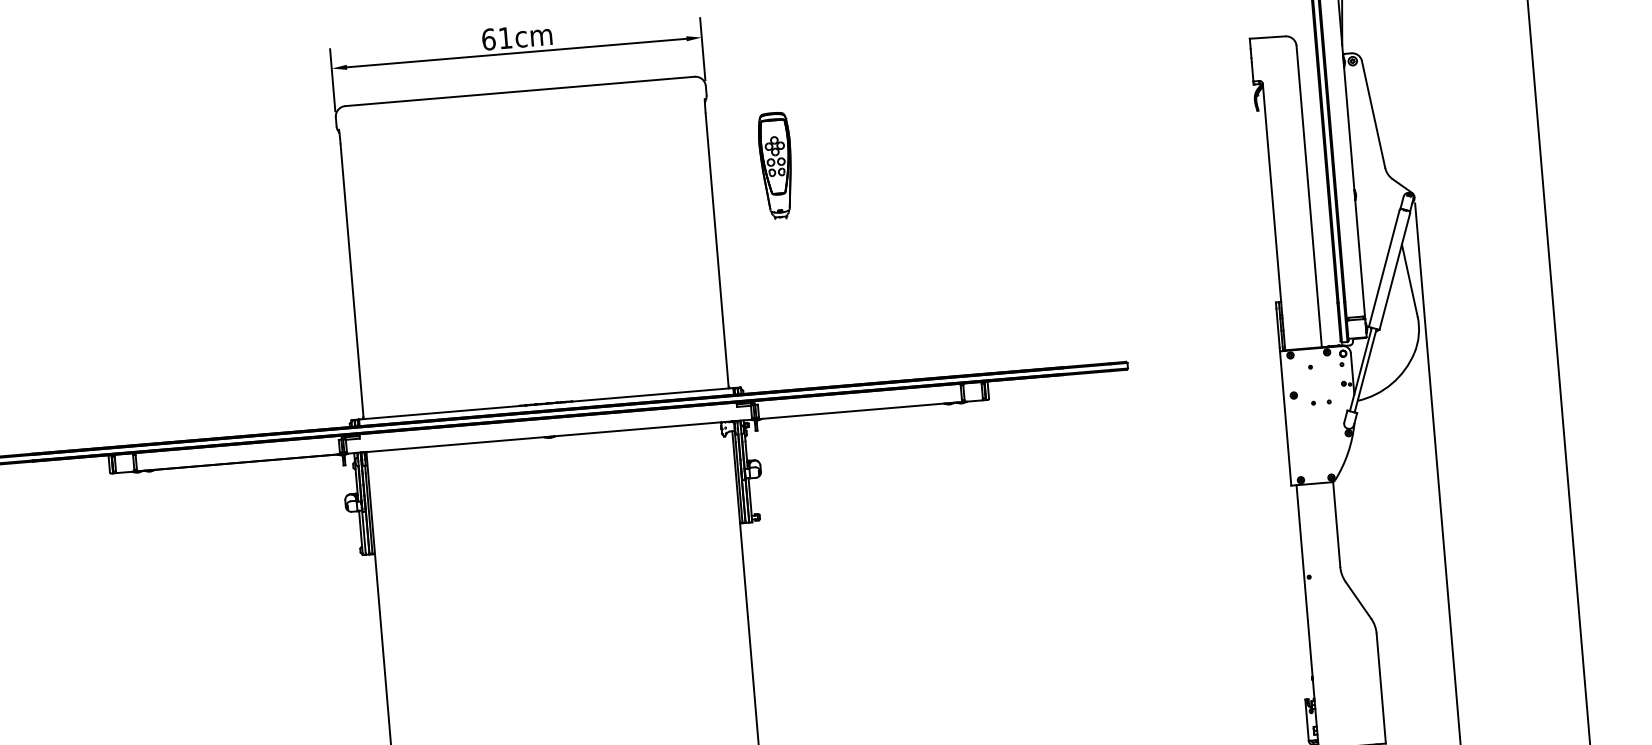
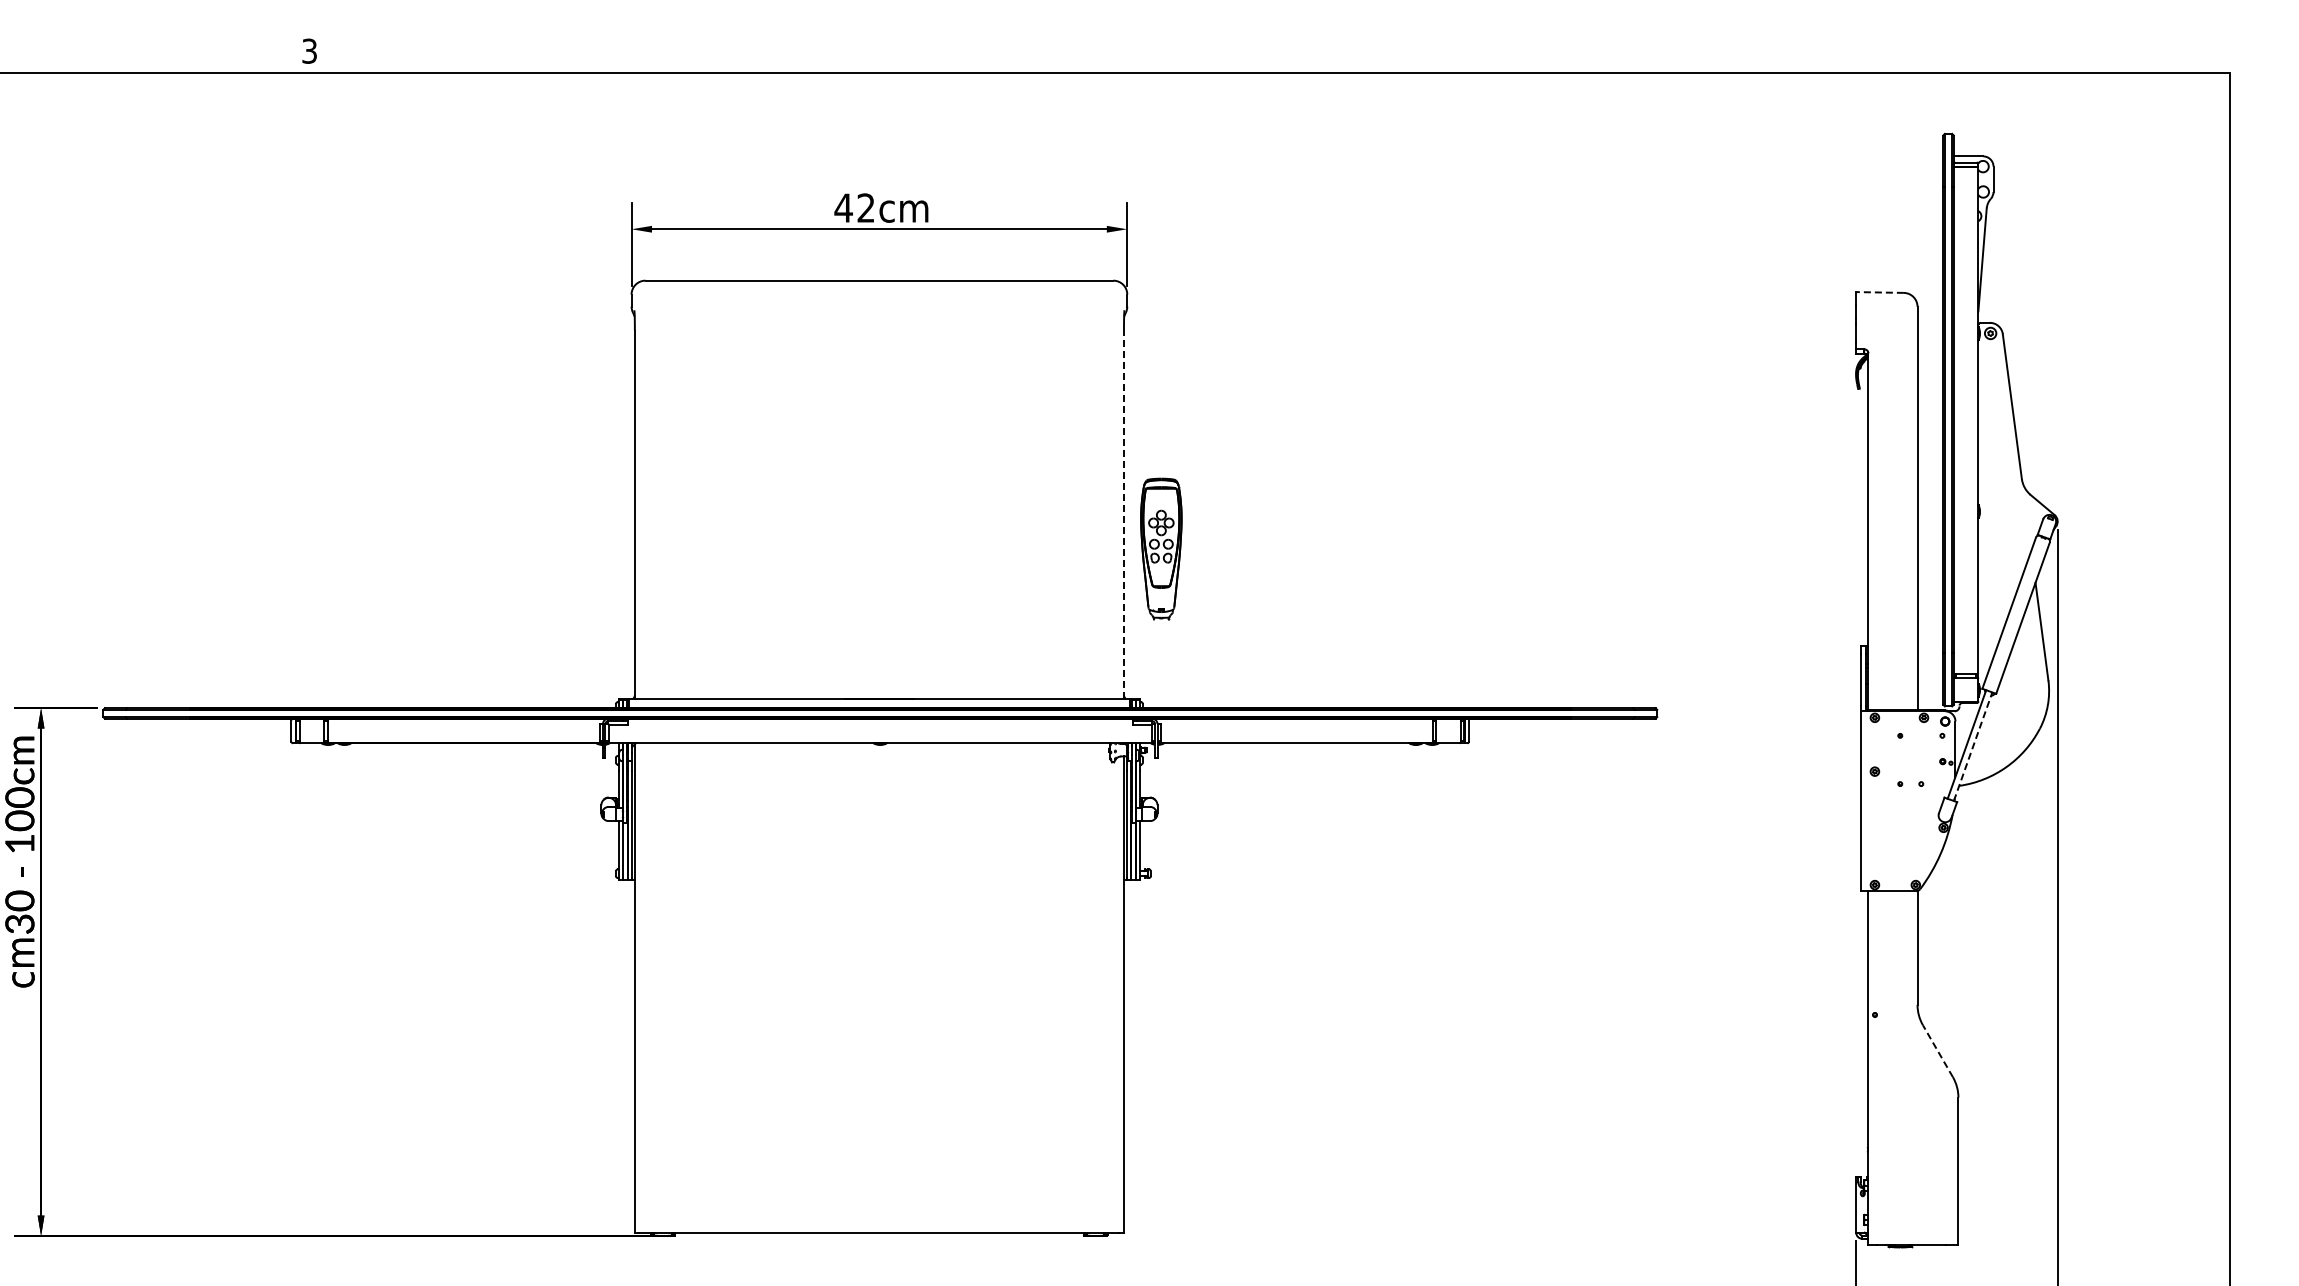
line: (1268, 37) -> (1880, 292), solid -> dashed
text: (496, 38) -> (854, 207), 61cm -> 42cm
part: (776, 165) -> (1161, 548), moved
line: (716, 250) -> (1123, 514), solid -> dashed
line: (1365, 370) -> (1973, 746), solid -> dashed
line: (1358, 600) -> (1937, 1051), solid -> dashed

